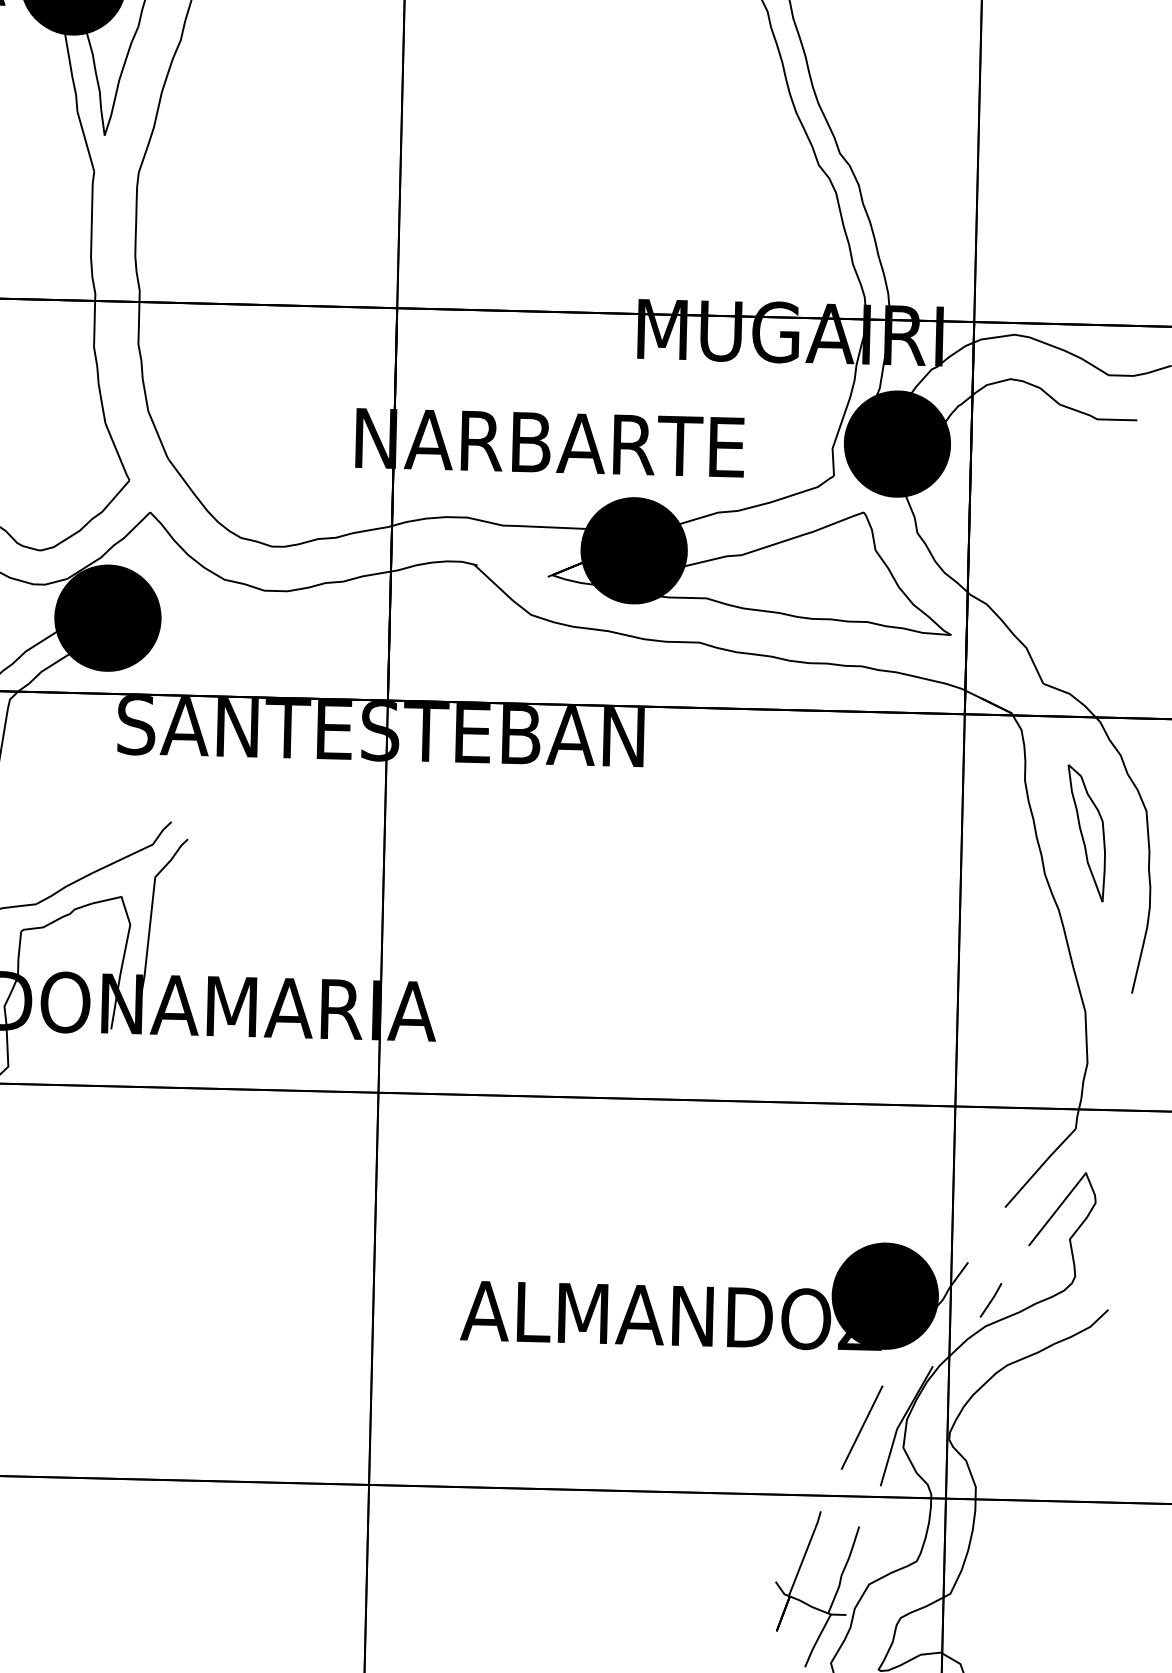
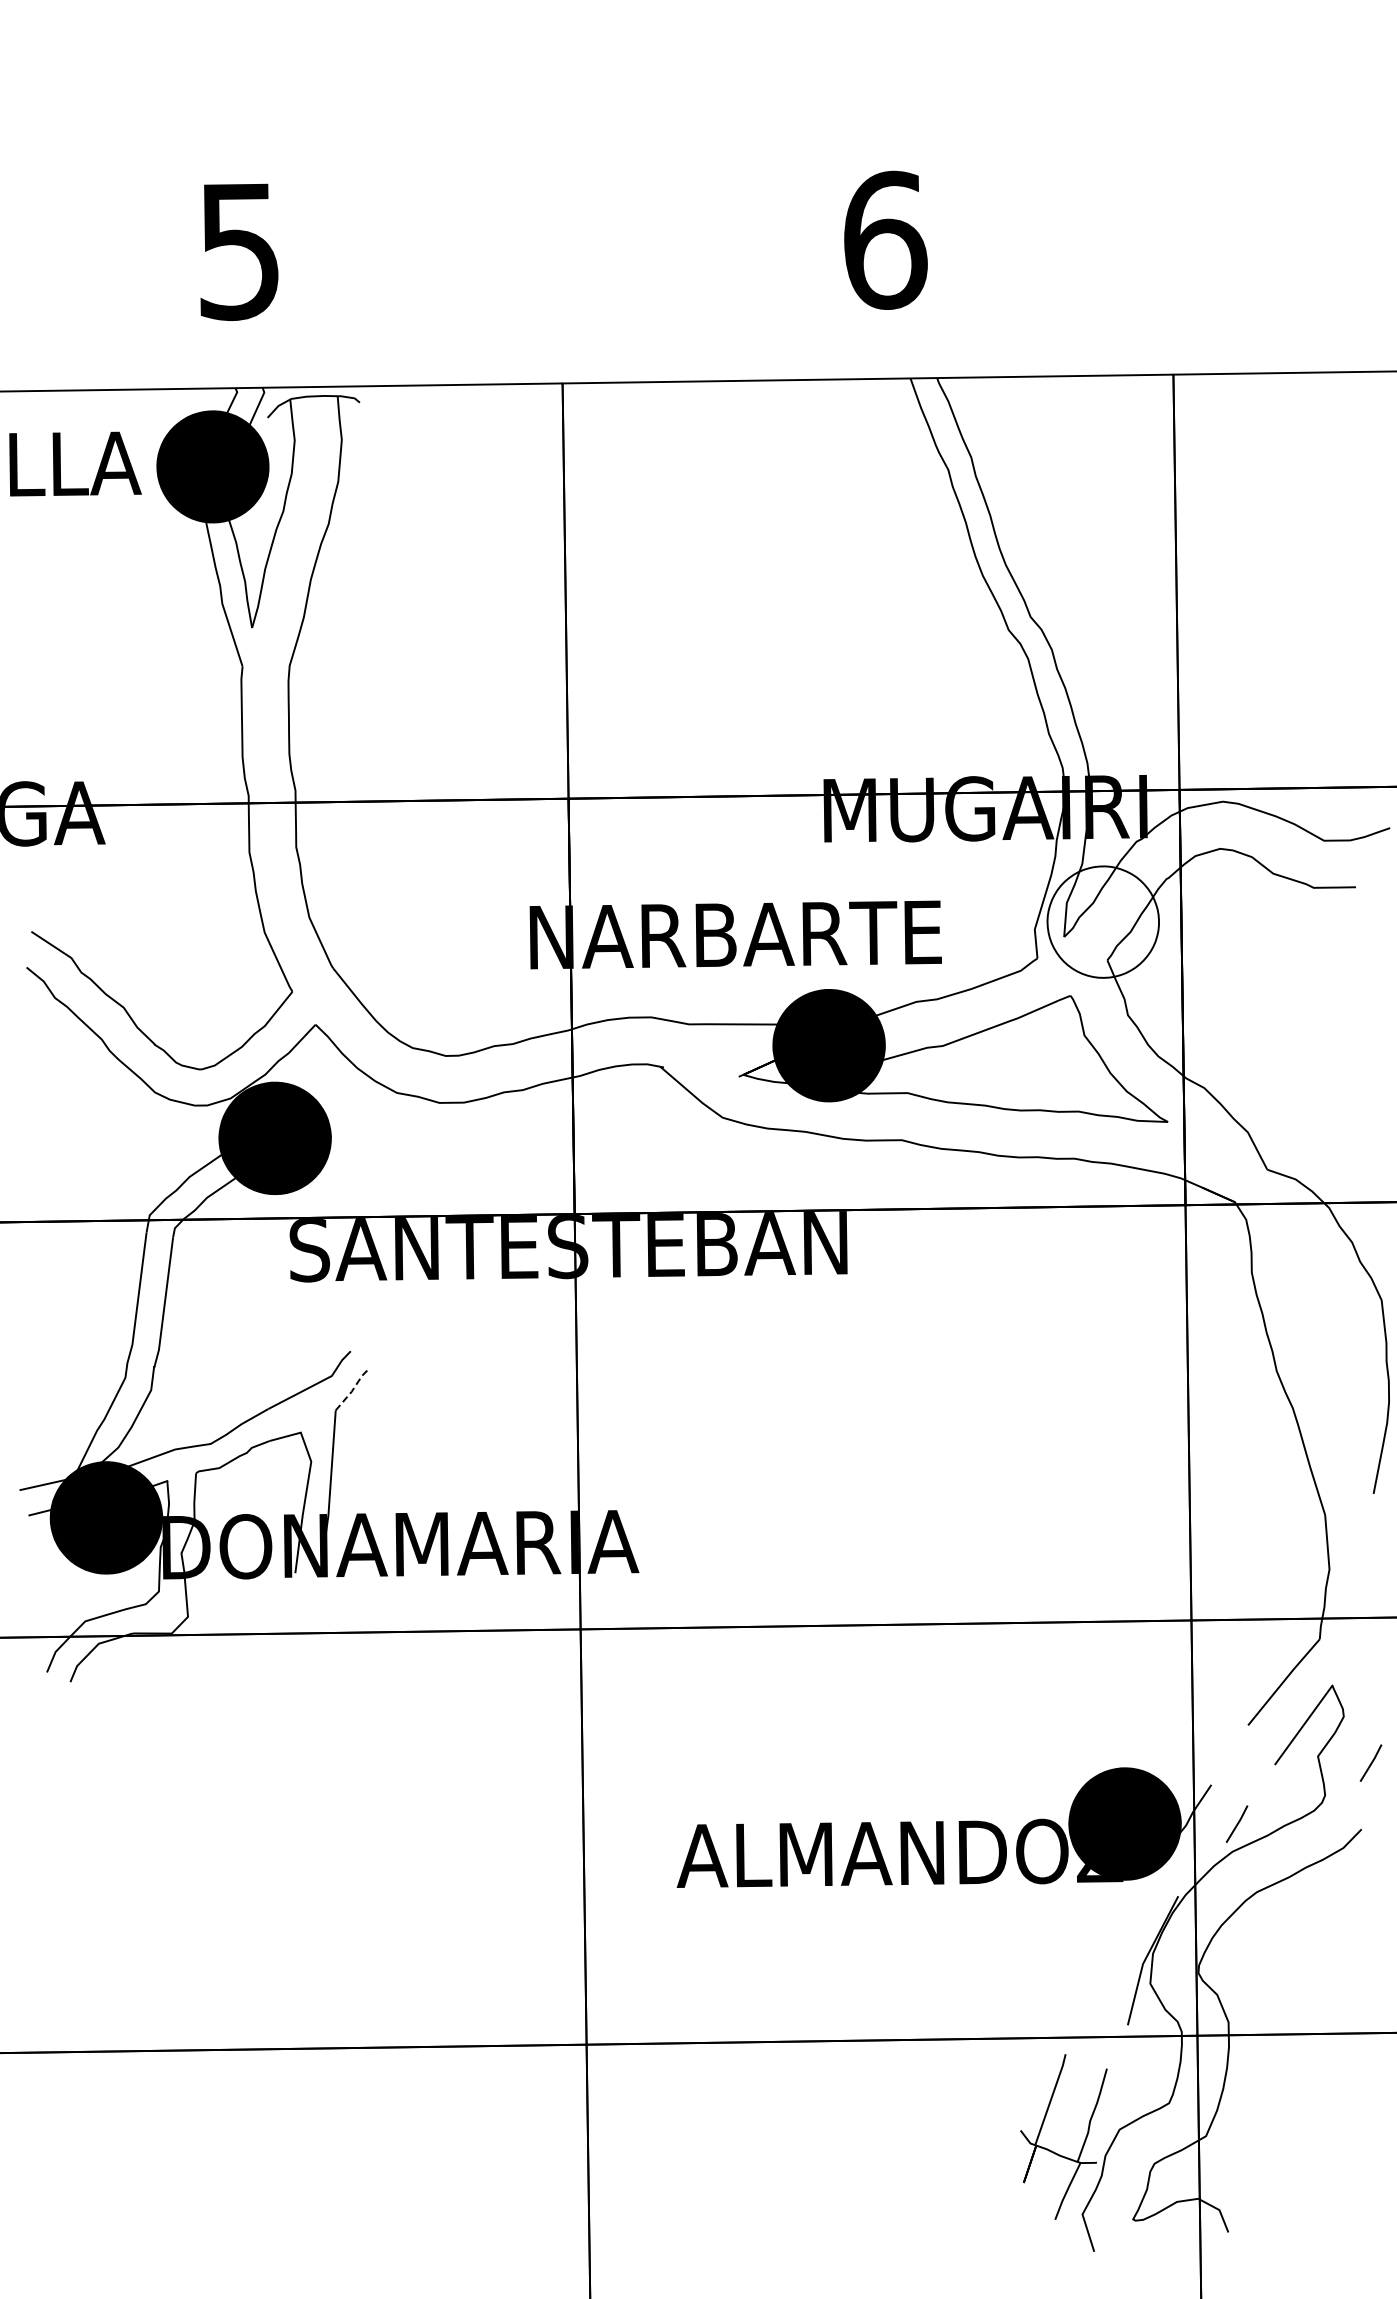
fill: (896, 443) -> (1102, 921), removed
part: (1085, 833) -> (1318, 1326), removed
line: (171, 858) -> (352, 1390), solid -> dashed
line: (1120, 1247) -> (1371, 1762), added
line: (861, 1427) -> (1105, 1963), removed

